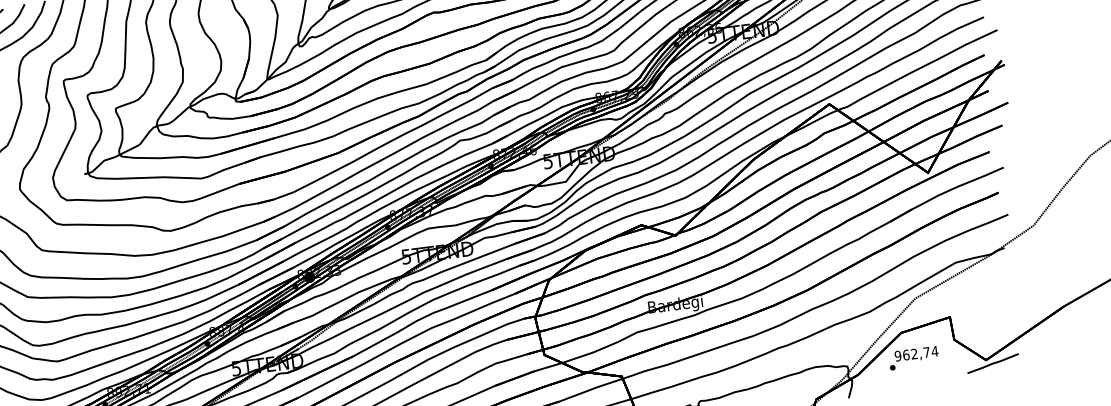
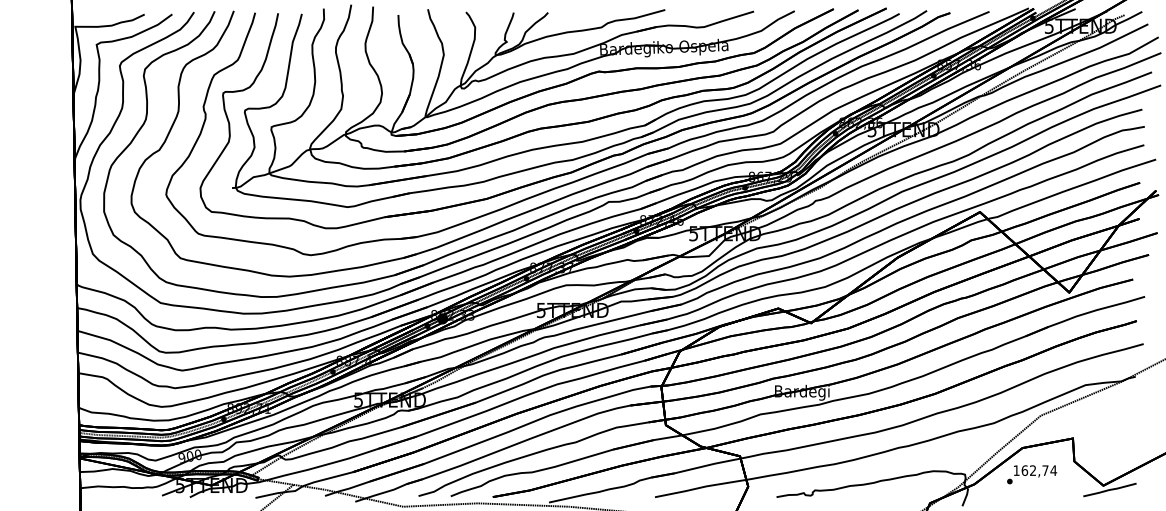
text: (897, 356) -> (1016, 470), 962,74 -> 162,74

